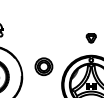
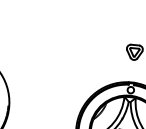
part: (43, 66) -> (47, 92), removed

